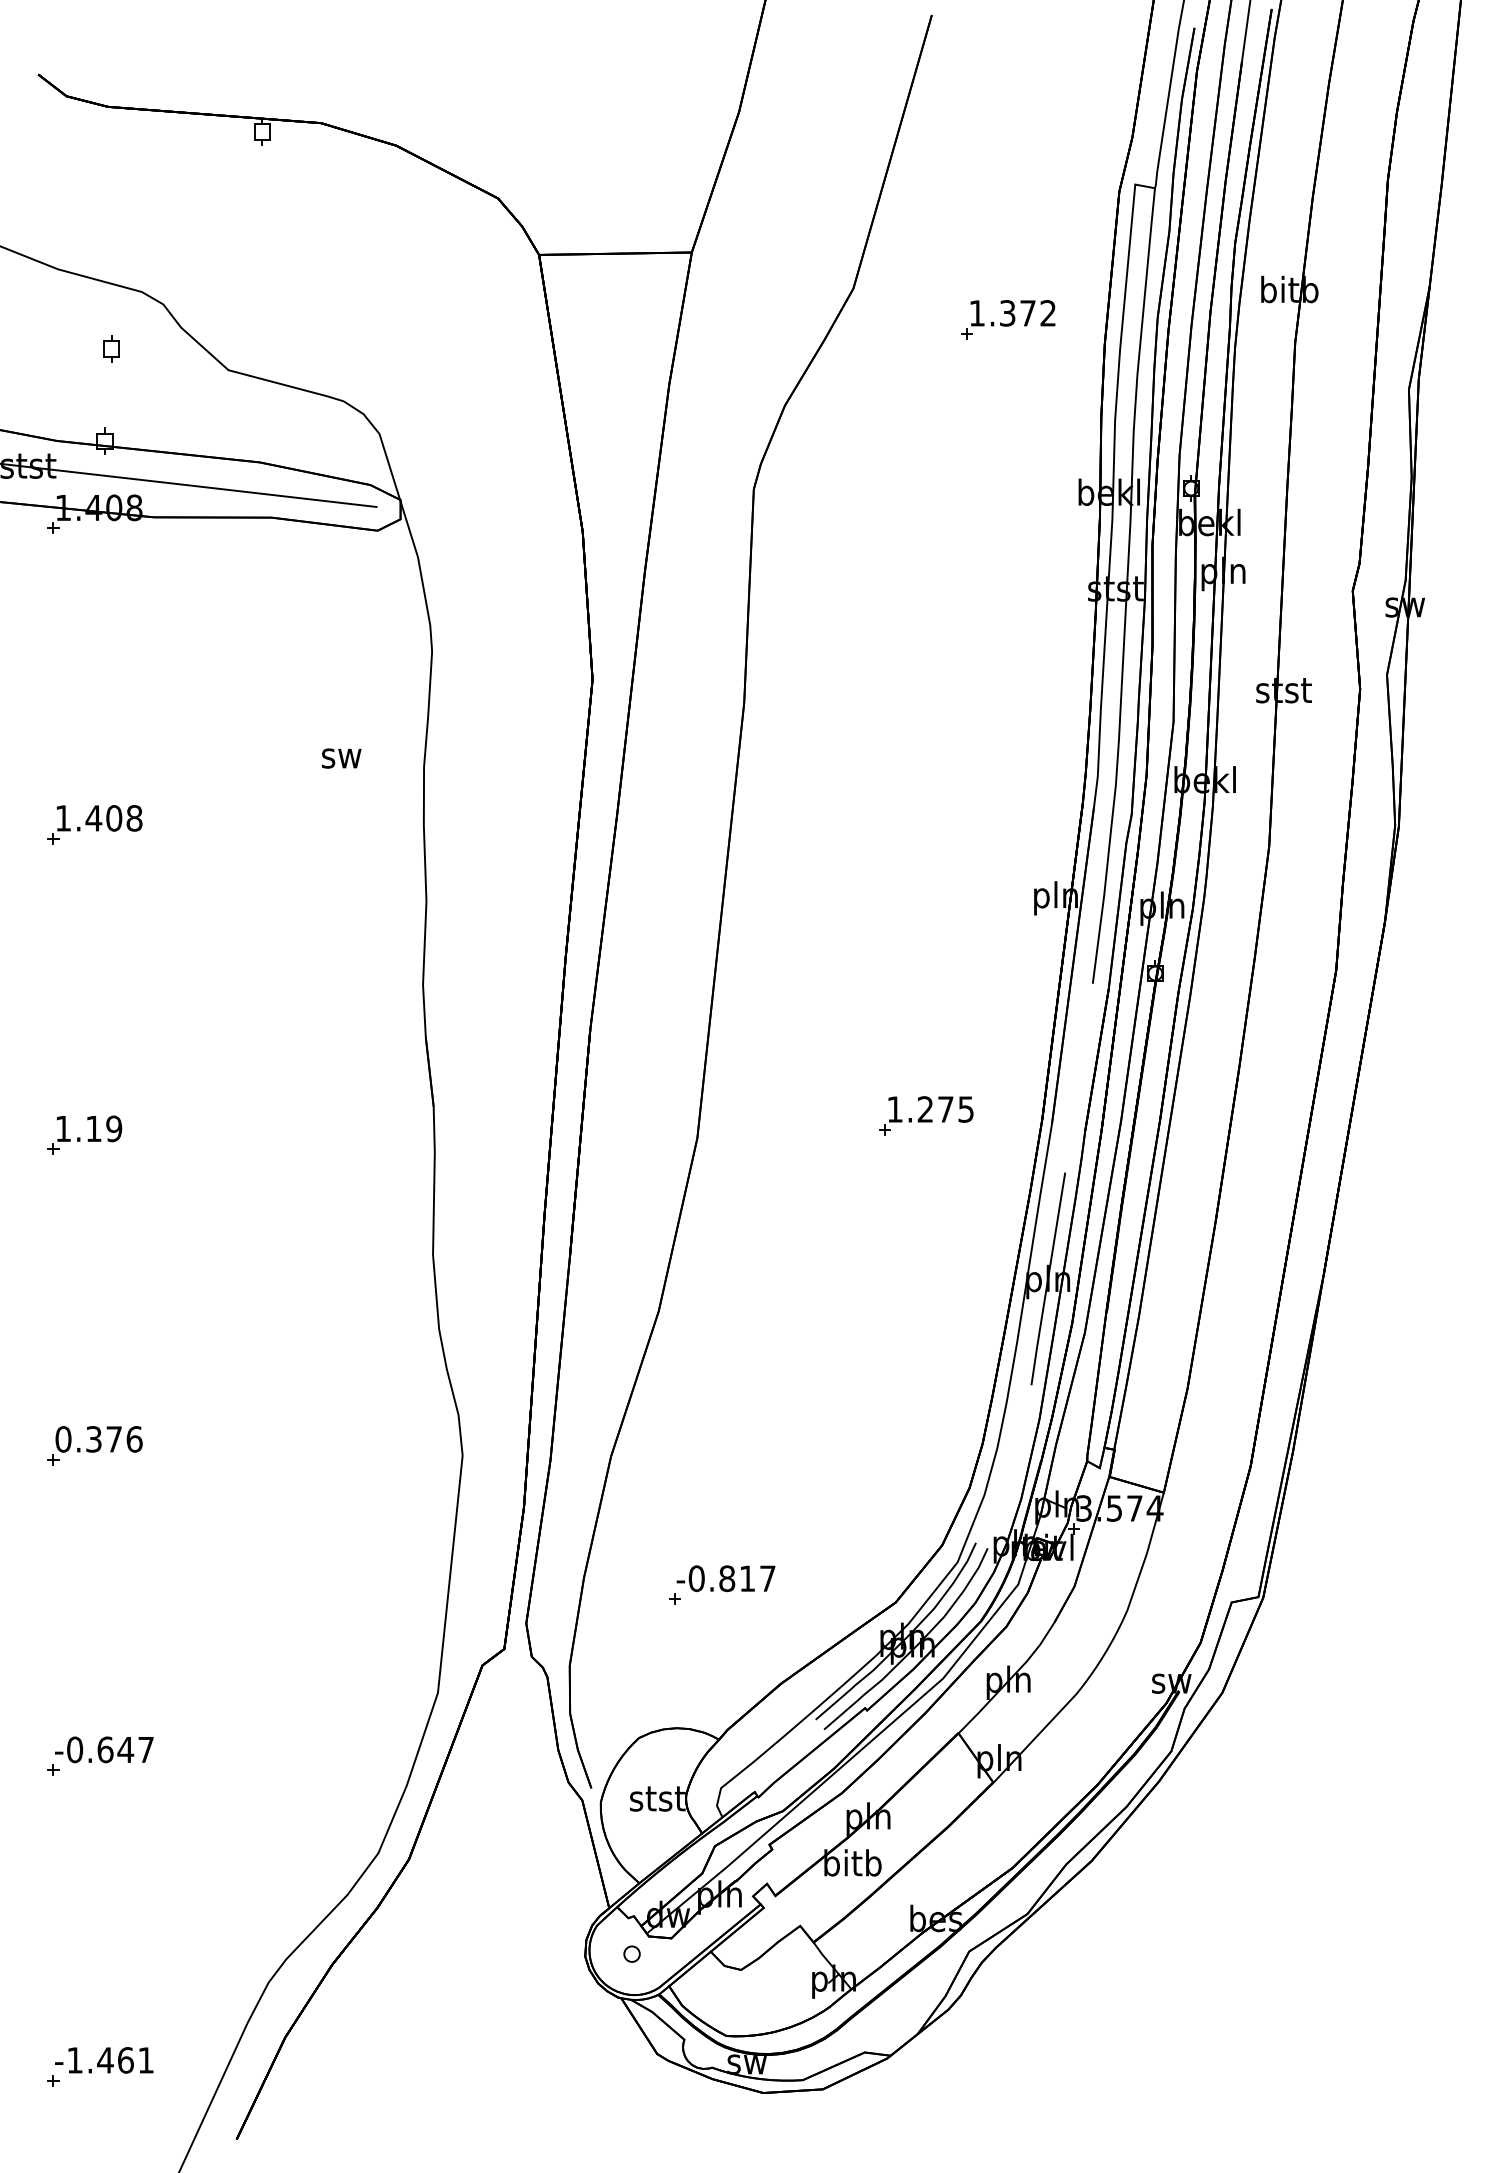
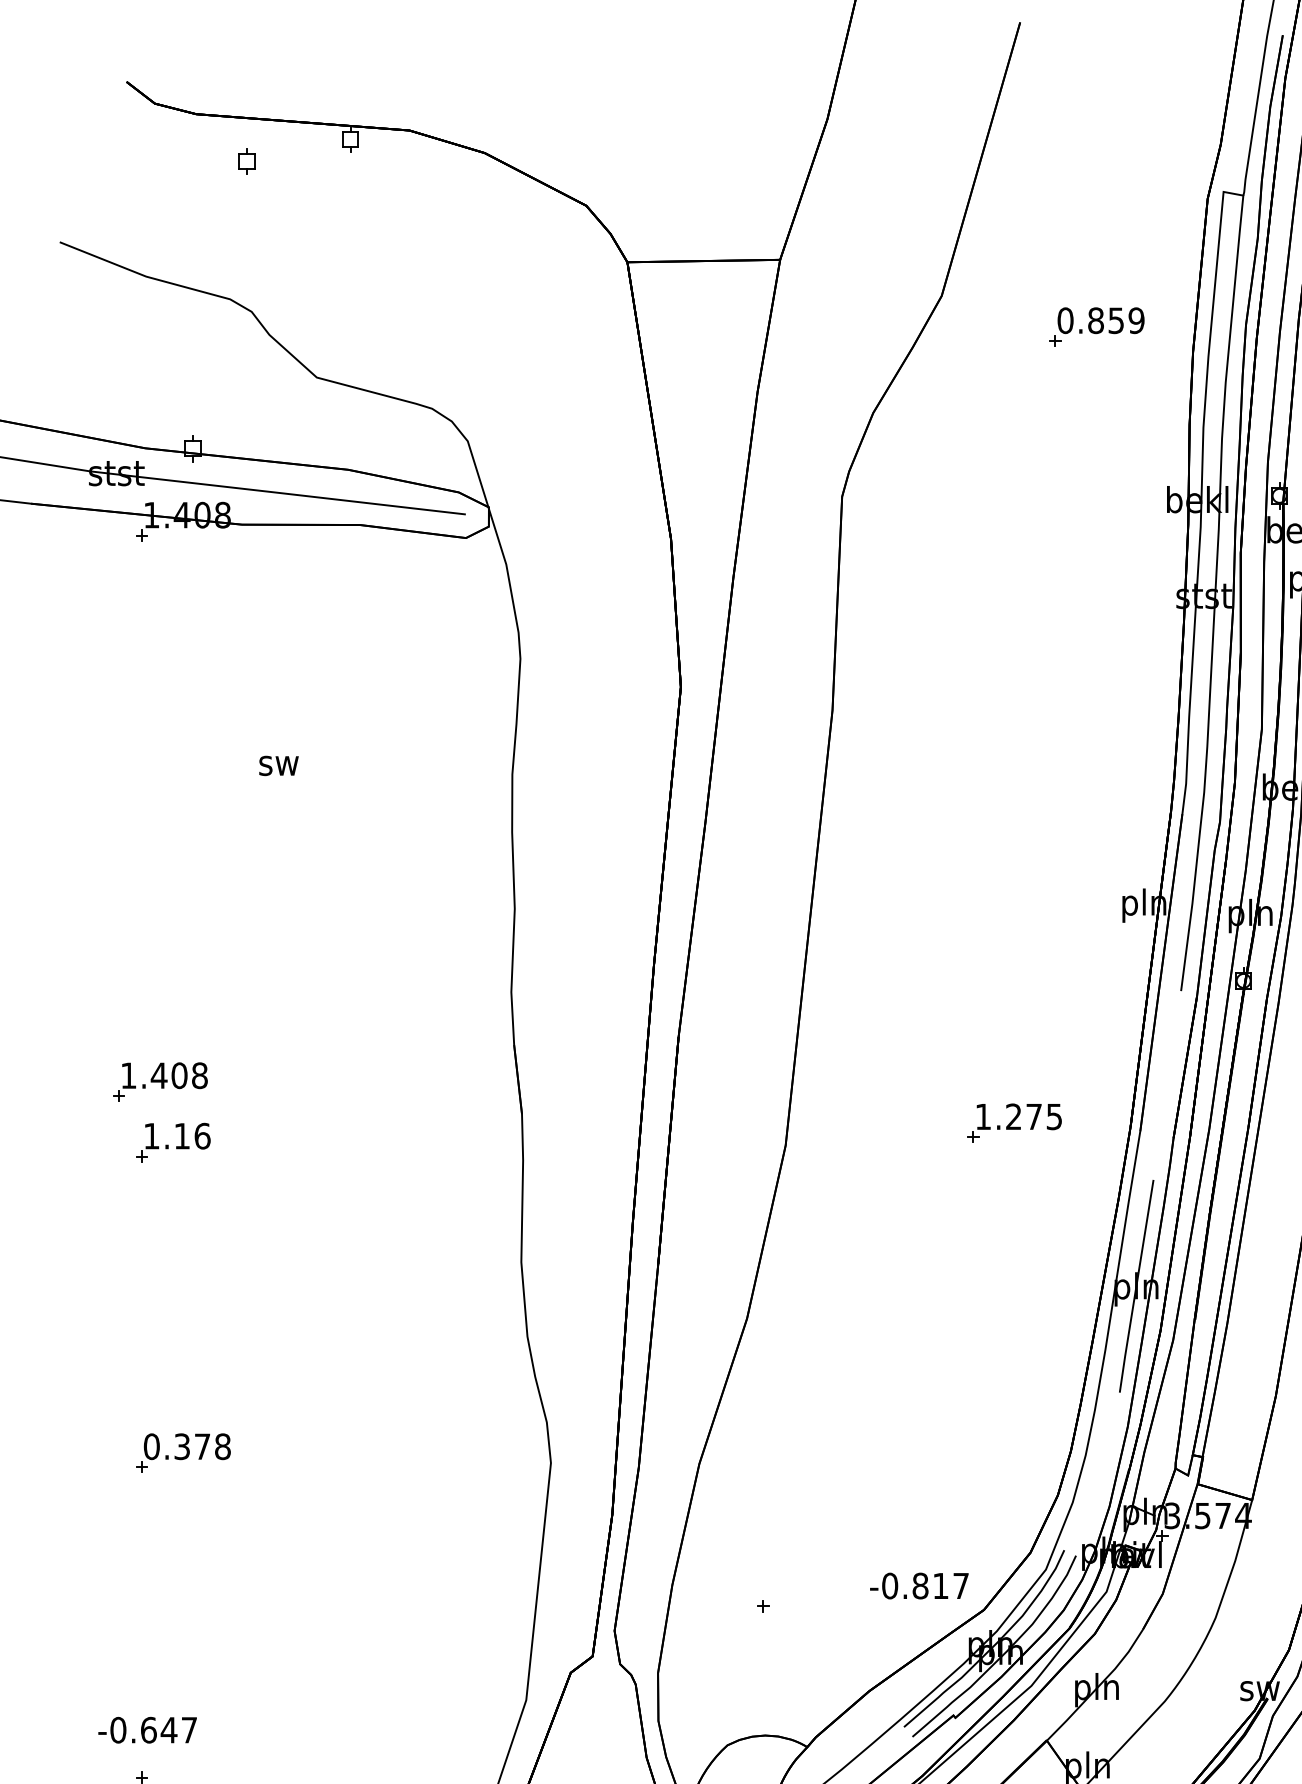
text: (1012, 313) -> (1100, 320), 1.372 -> 0.859
part: (111, 348) -> (246, 160), moved
text: (341, 758) -> (278, 765), moved
part: (94, 824) -> (159, 1081), moved
text: (114, 1128) -> (202, 1135), 1.19 -> 1.16
text: (134, 1439) -> (222, 1446), 0.376 -> 0.378
text: (725, 1578) -> (918, 1585), moved
text: (104, 1749) -> (147, 1729), moved

